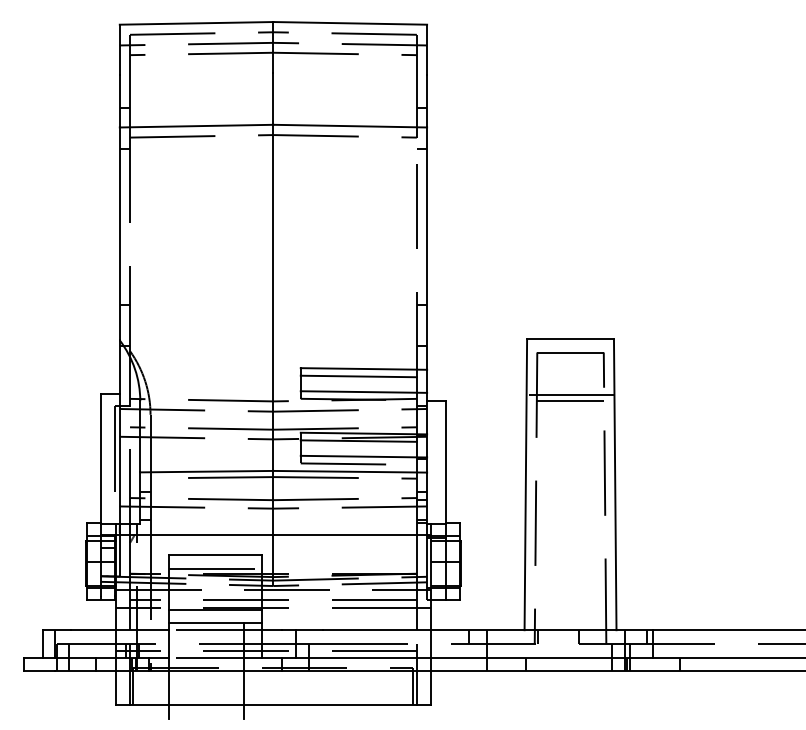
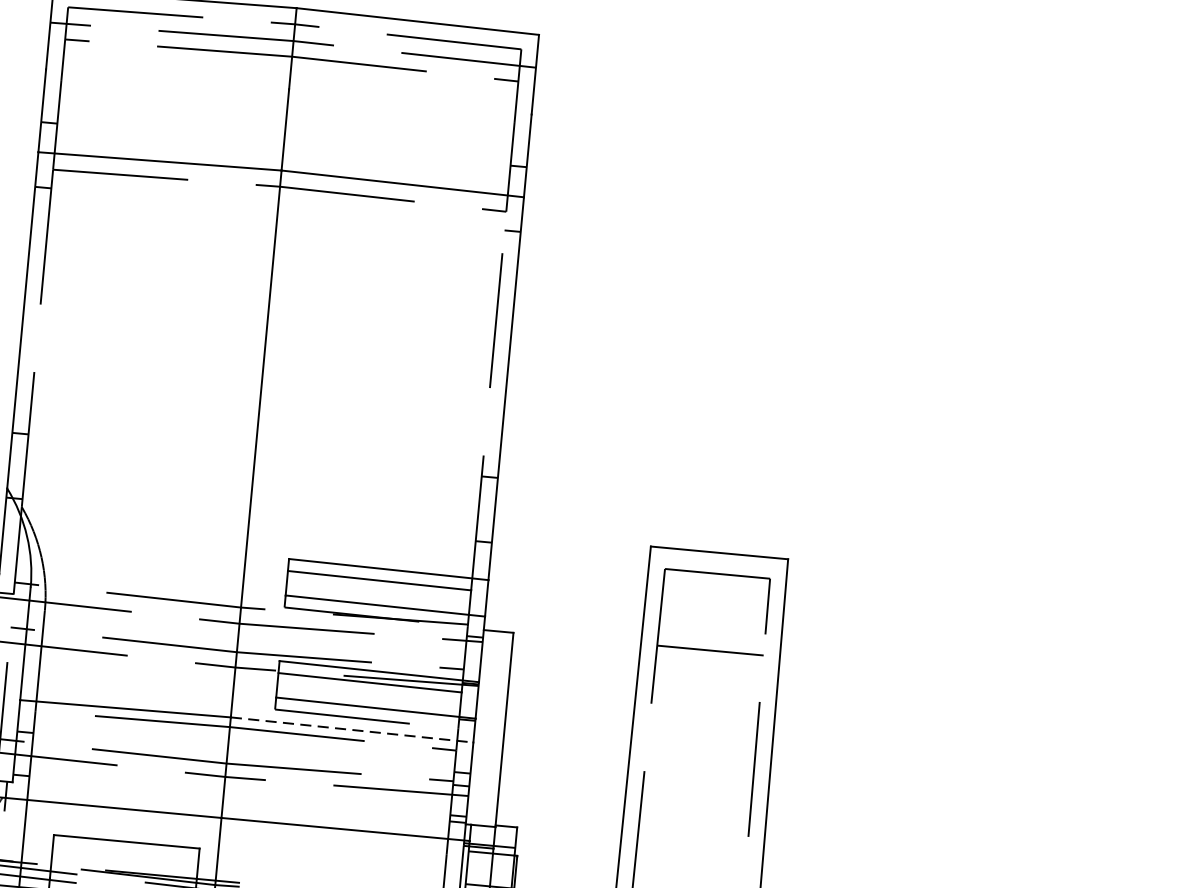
line: (570, 395) -> (711, 641), removed
line: (350, 471) -> (352, 729), solid -> dashed
line: (215, 568) -> (124, 863), removed

